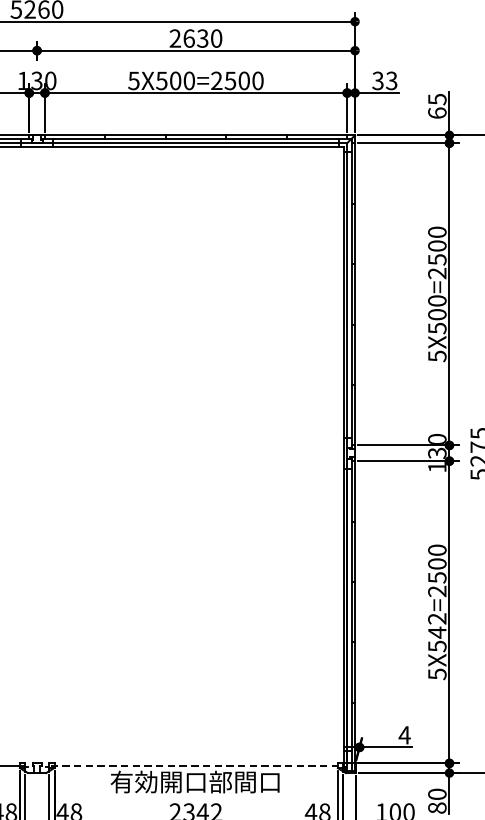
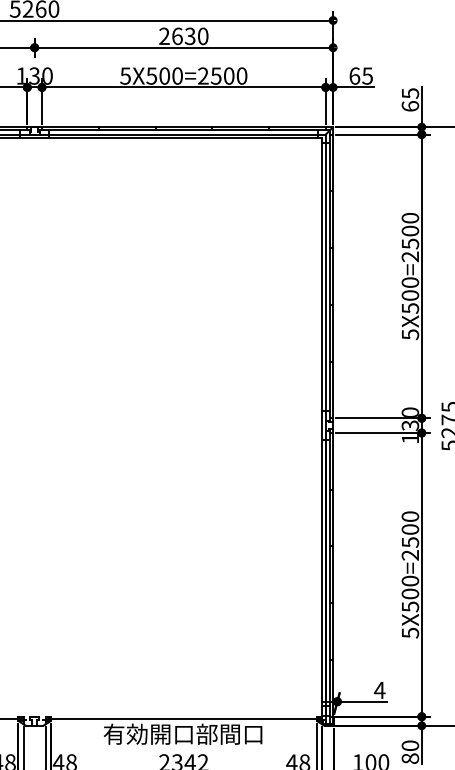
text: (384, 80) -> (360, 75), 33 -> 65
text: (437, 625) -> (410, 587), 5X542=2500 -> 5X500=2500
line: (195, 765) -> (183, 718), dashed -> solid

